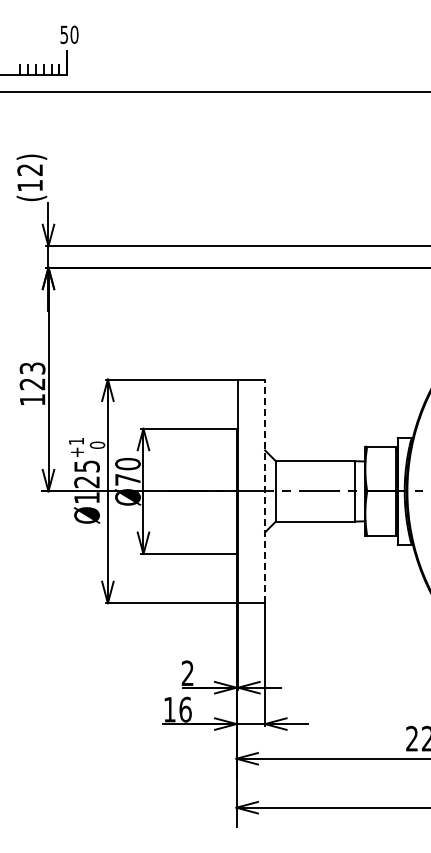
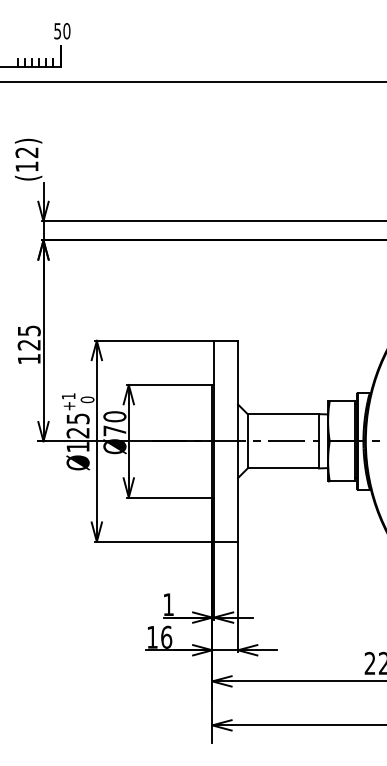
text: (31, 367) -> (28, 330), 123 -> 125
line: (265, 491) -> (238, 441), dashed -> solid
text: (187, 672) -> (168, 603), 2 -> 1

